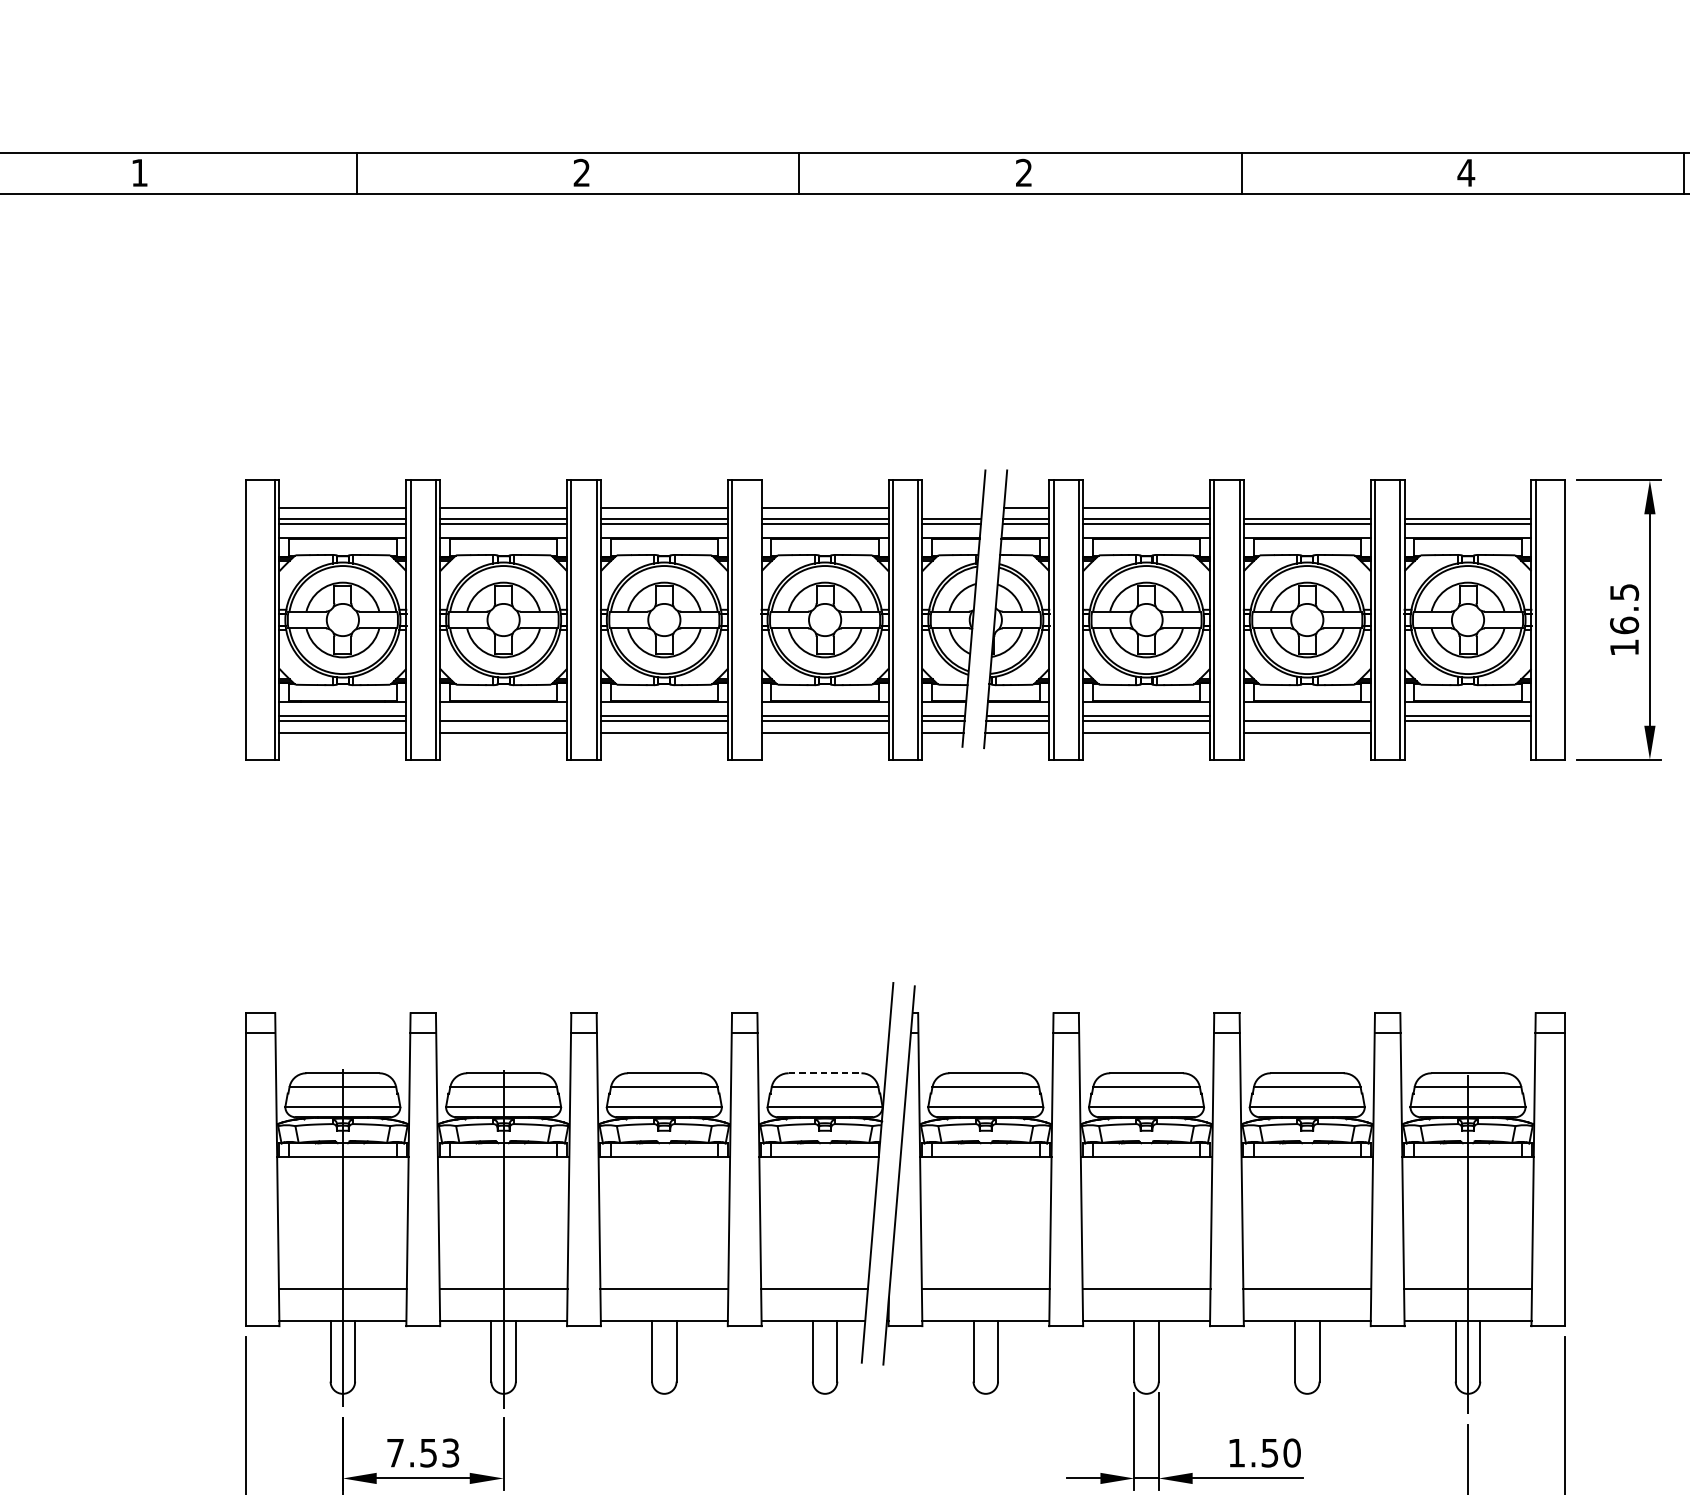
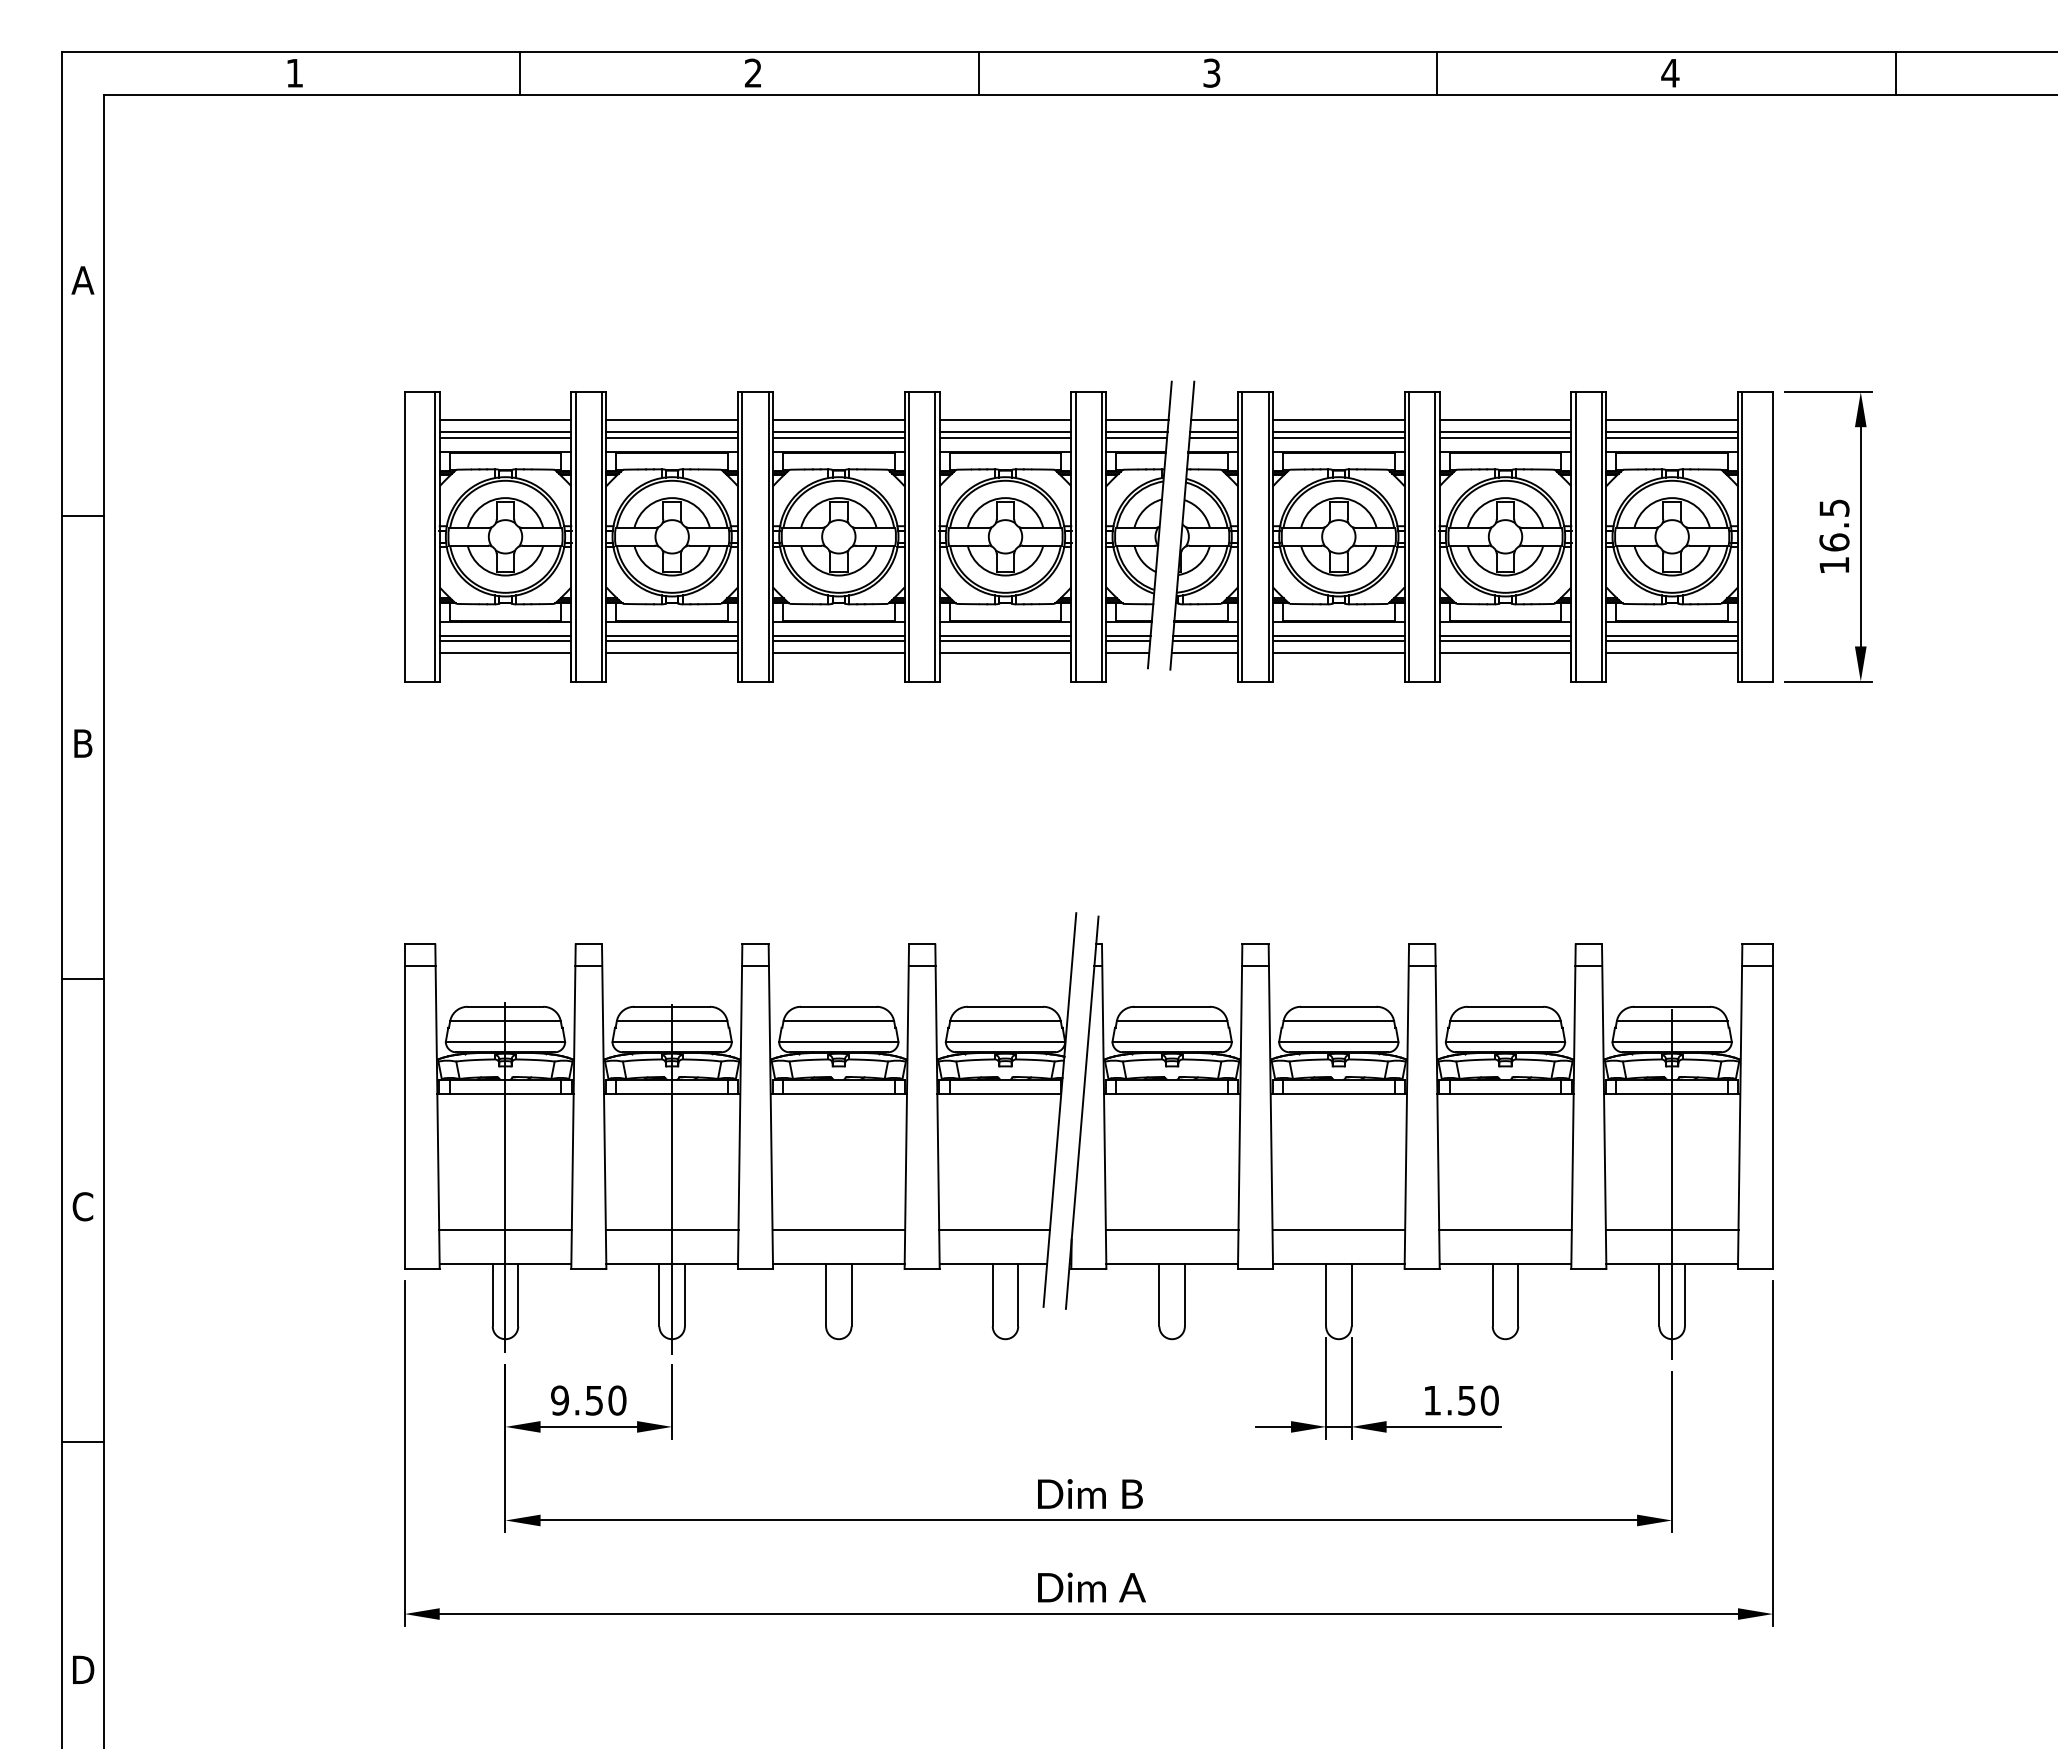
text: (1023, 172) -> (1211, 72), 2 -> 3
line: (952, 507) -> (1137, 420), added
line: (1307, 507) -> (1505, 420), added
line: (1467, 507) -> (1671, 420), added
line: (757, 619) -> (935, 536), added
line: (502, 715) -> (671, 635), added
line: (1307, 715) -> (1505, 635), added
line: (1467, 732) -> (1671, 653), added
line: (825, 1072) -> (1005, 1006), dashed -> solid
text: (422, 1452) -> (588, 1400), 7.53 -> 9.50

